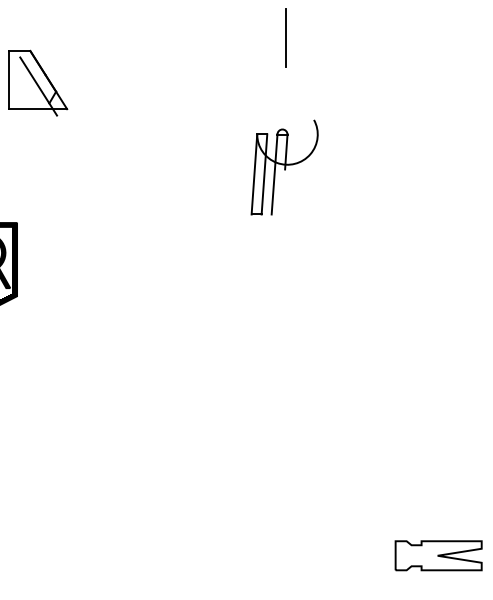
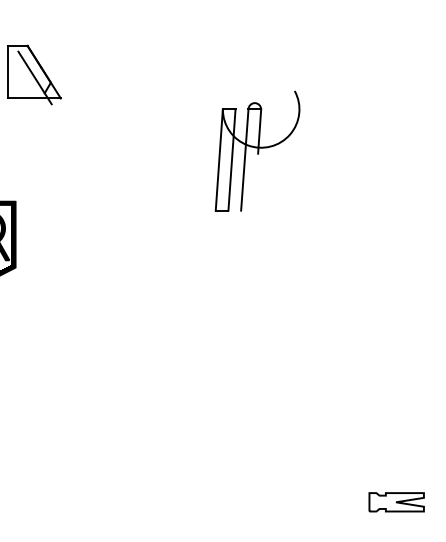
line: (285, 38) -> (258, 34), removed
part: (284, 167) -> (257, 151), size x1.4
part: (438, 555) -> (396, 501), size x0.7

